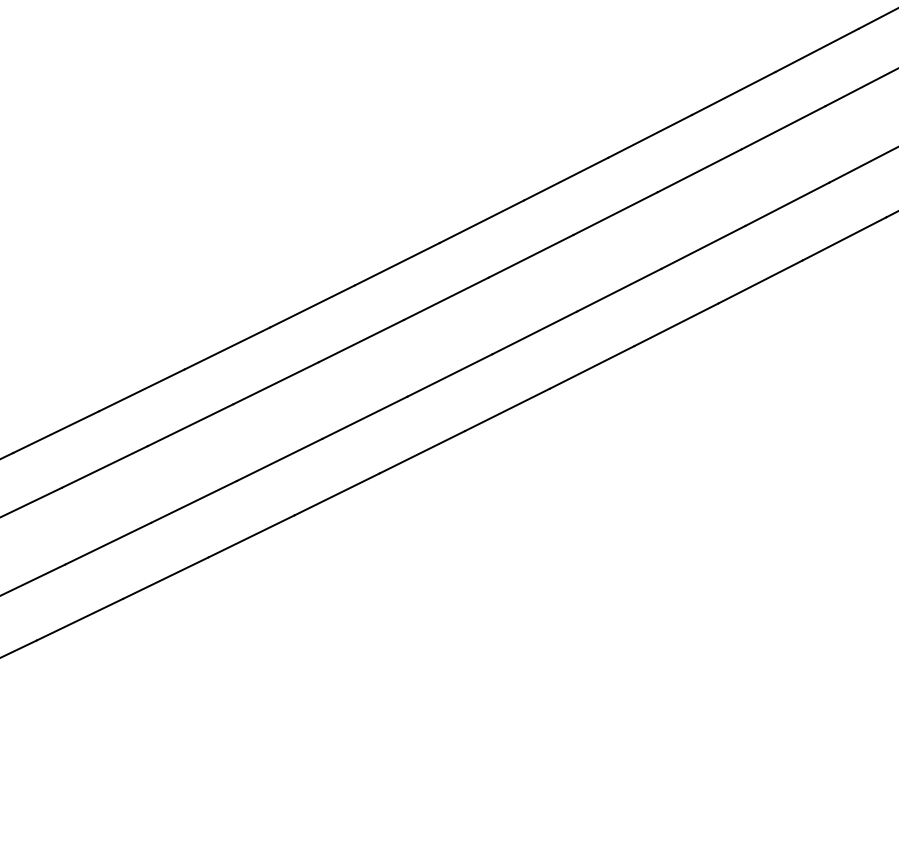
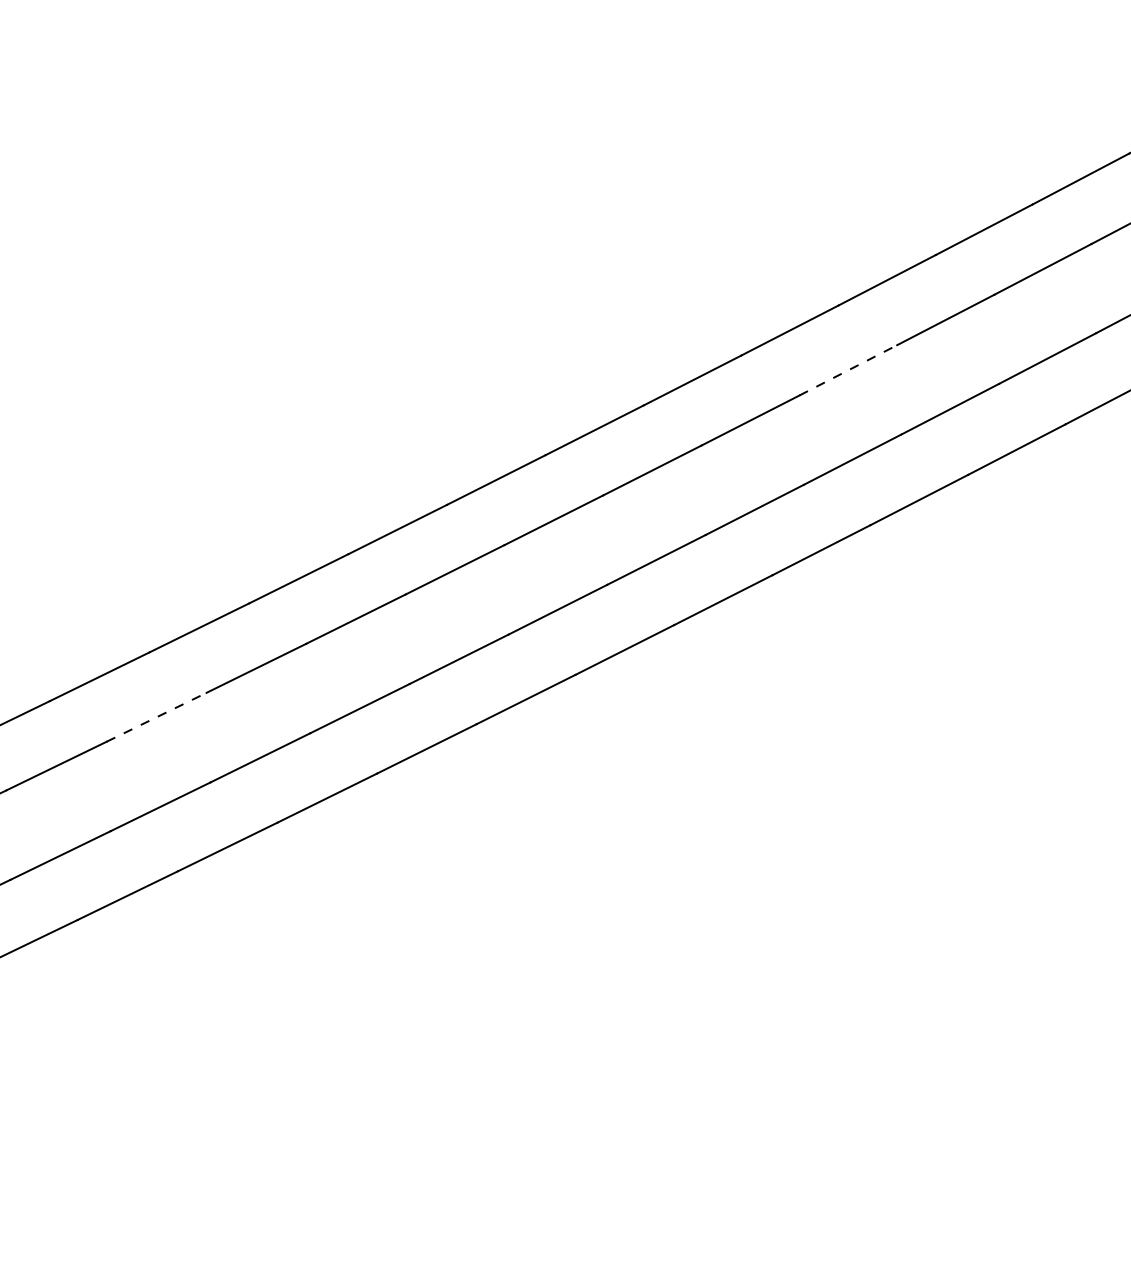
line: (783, 127) -> (848, 370), solid -> dashed
line: (190, 425) -> (156, 717), solid -> dashed

